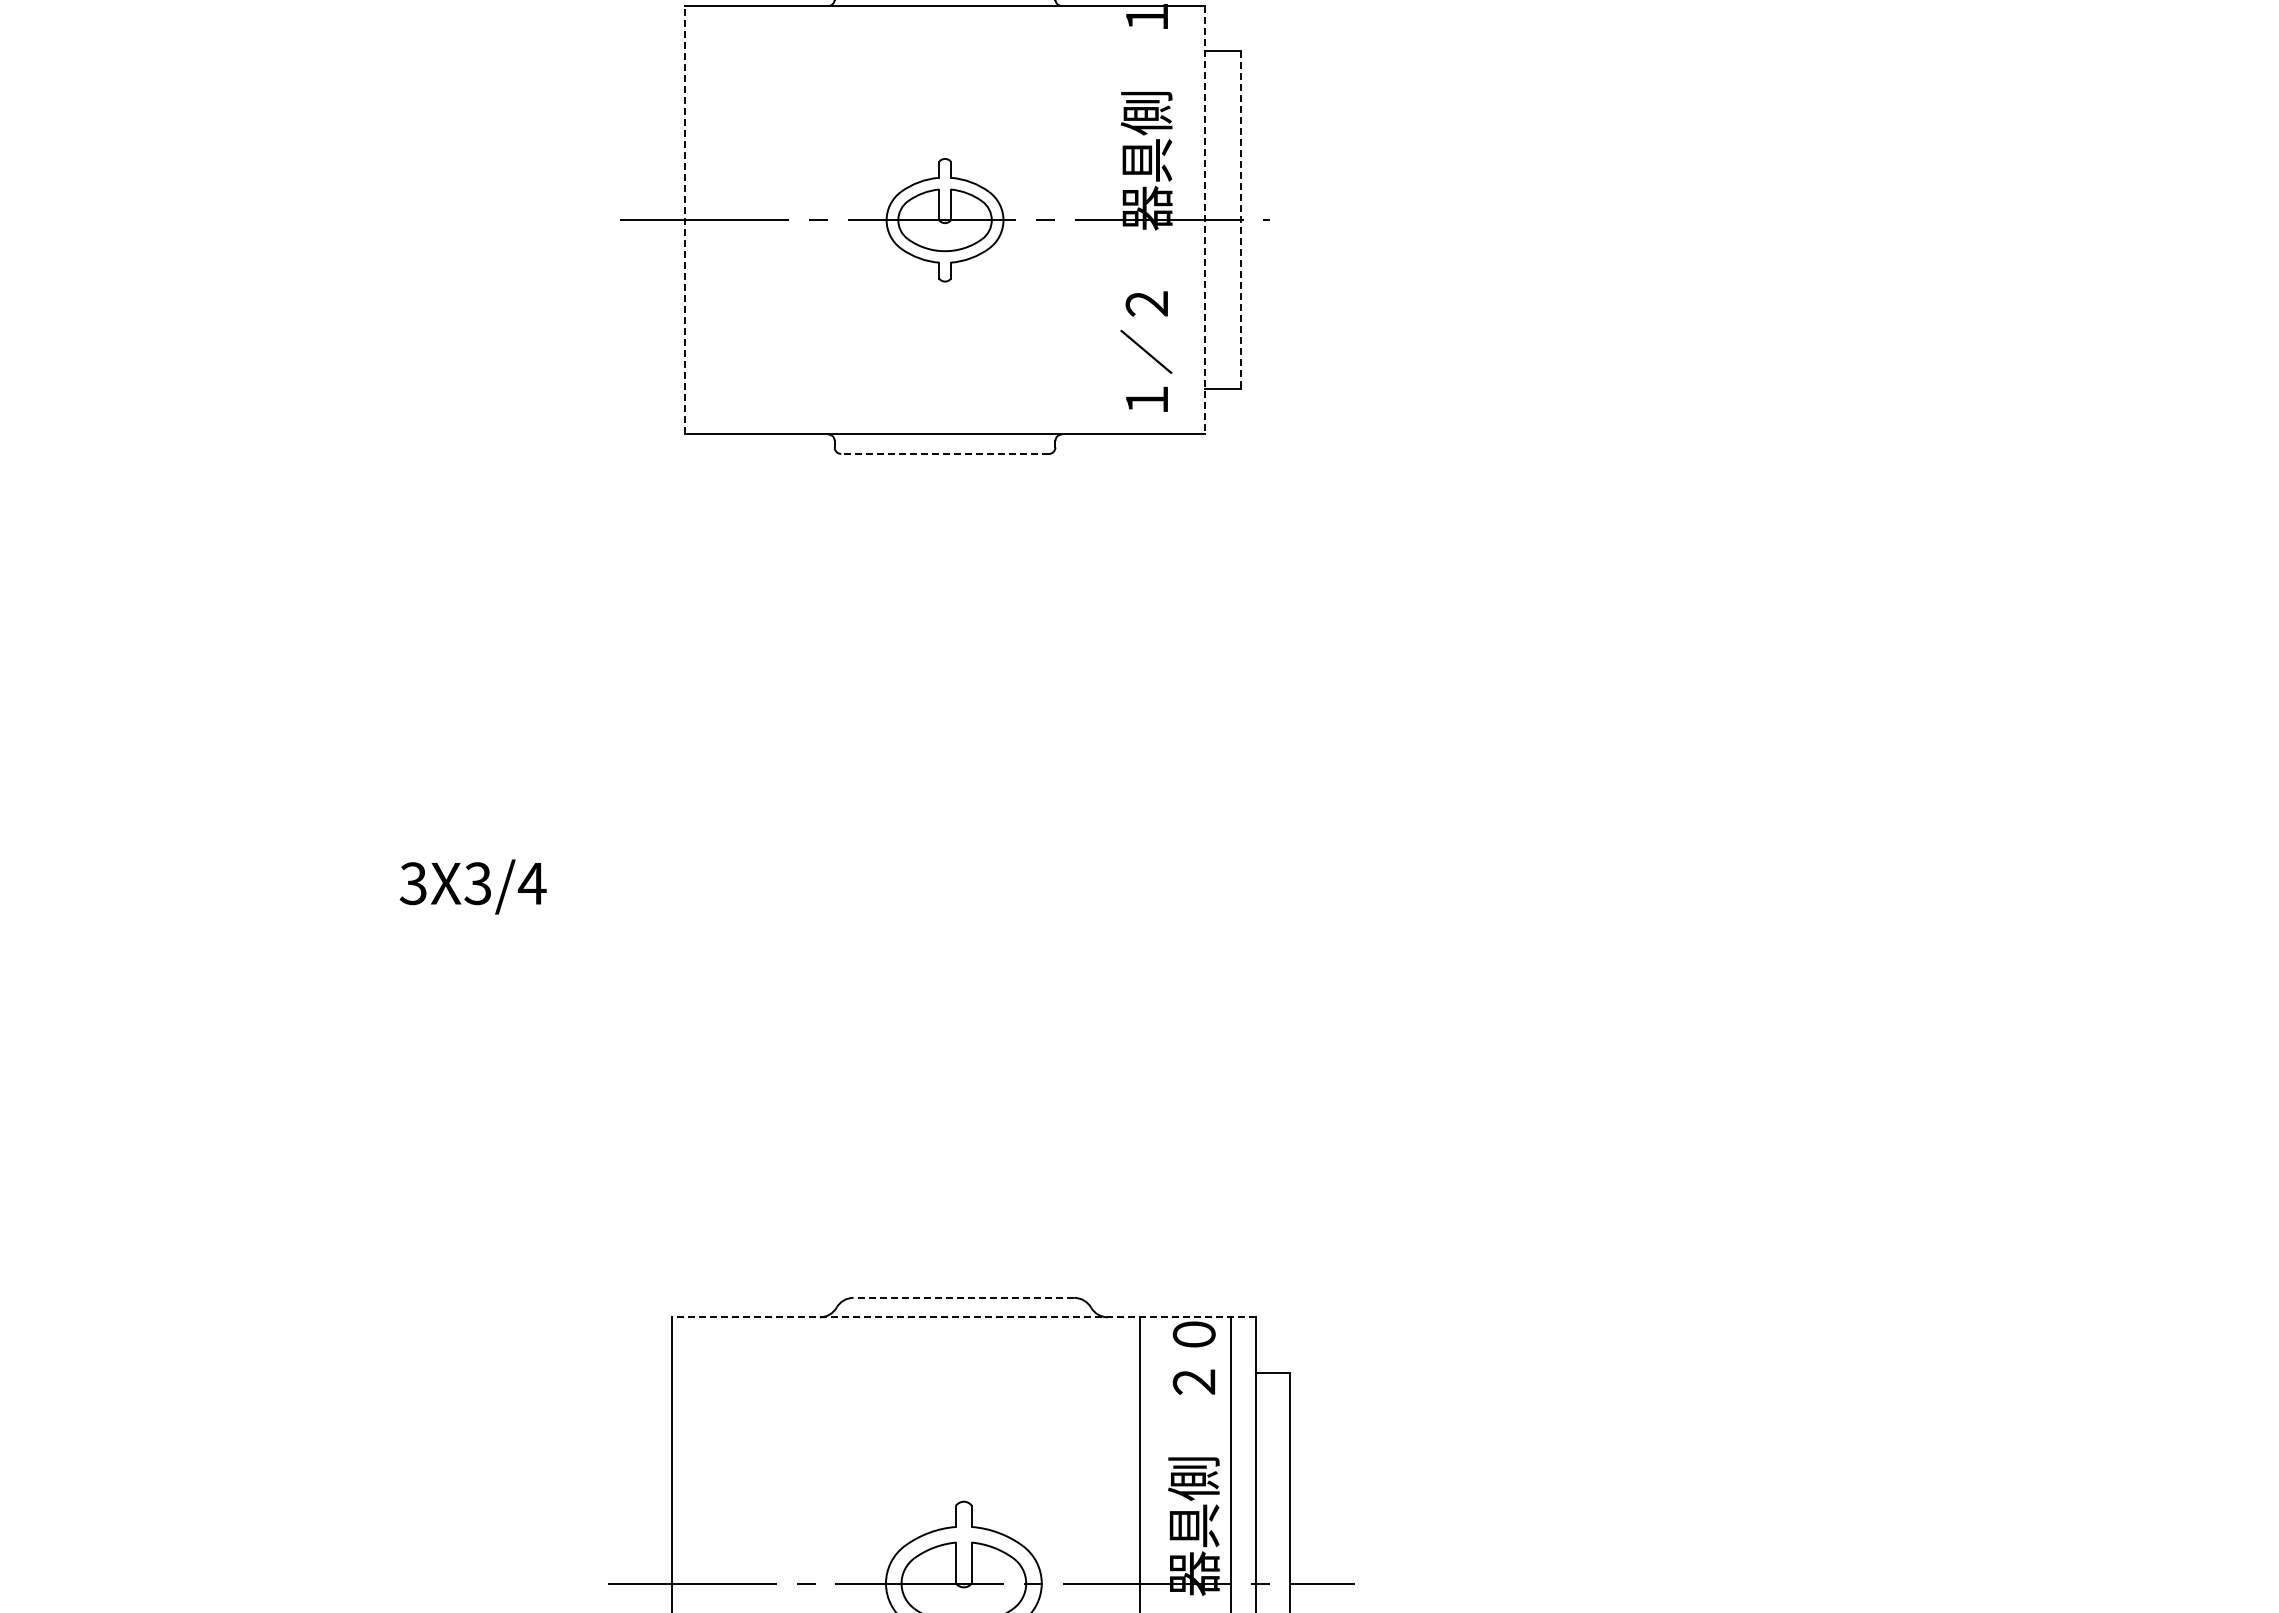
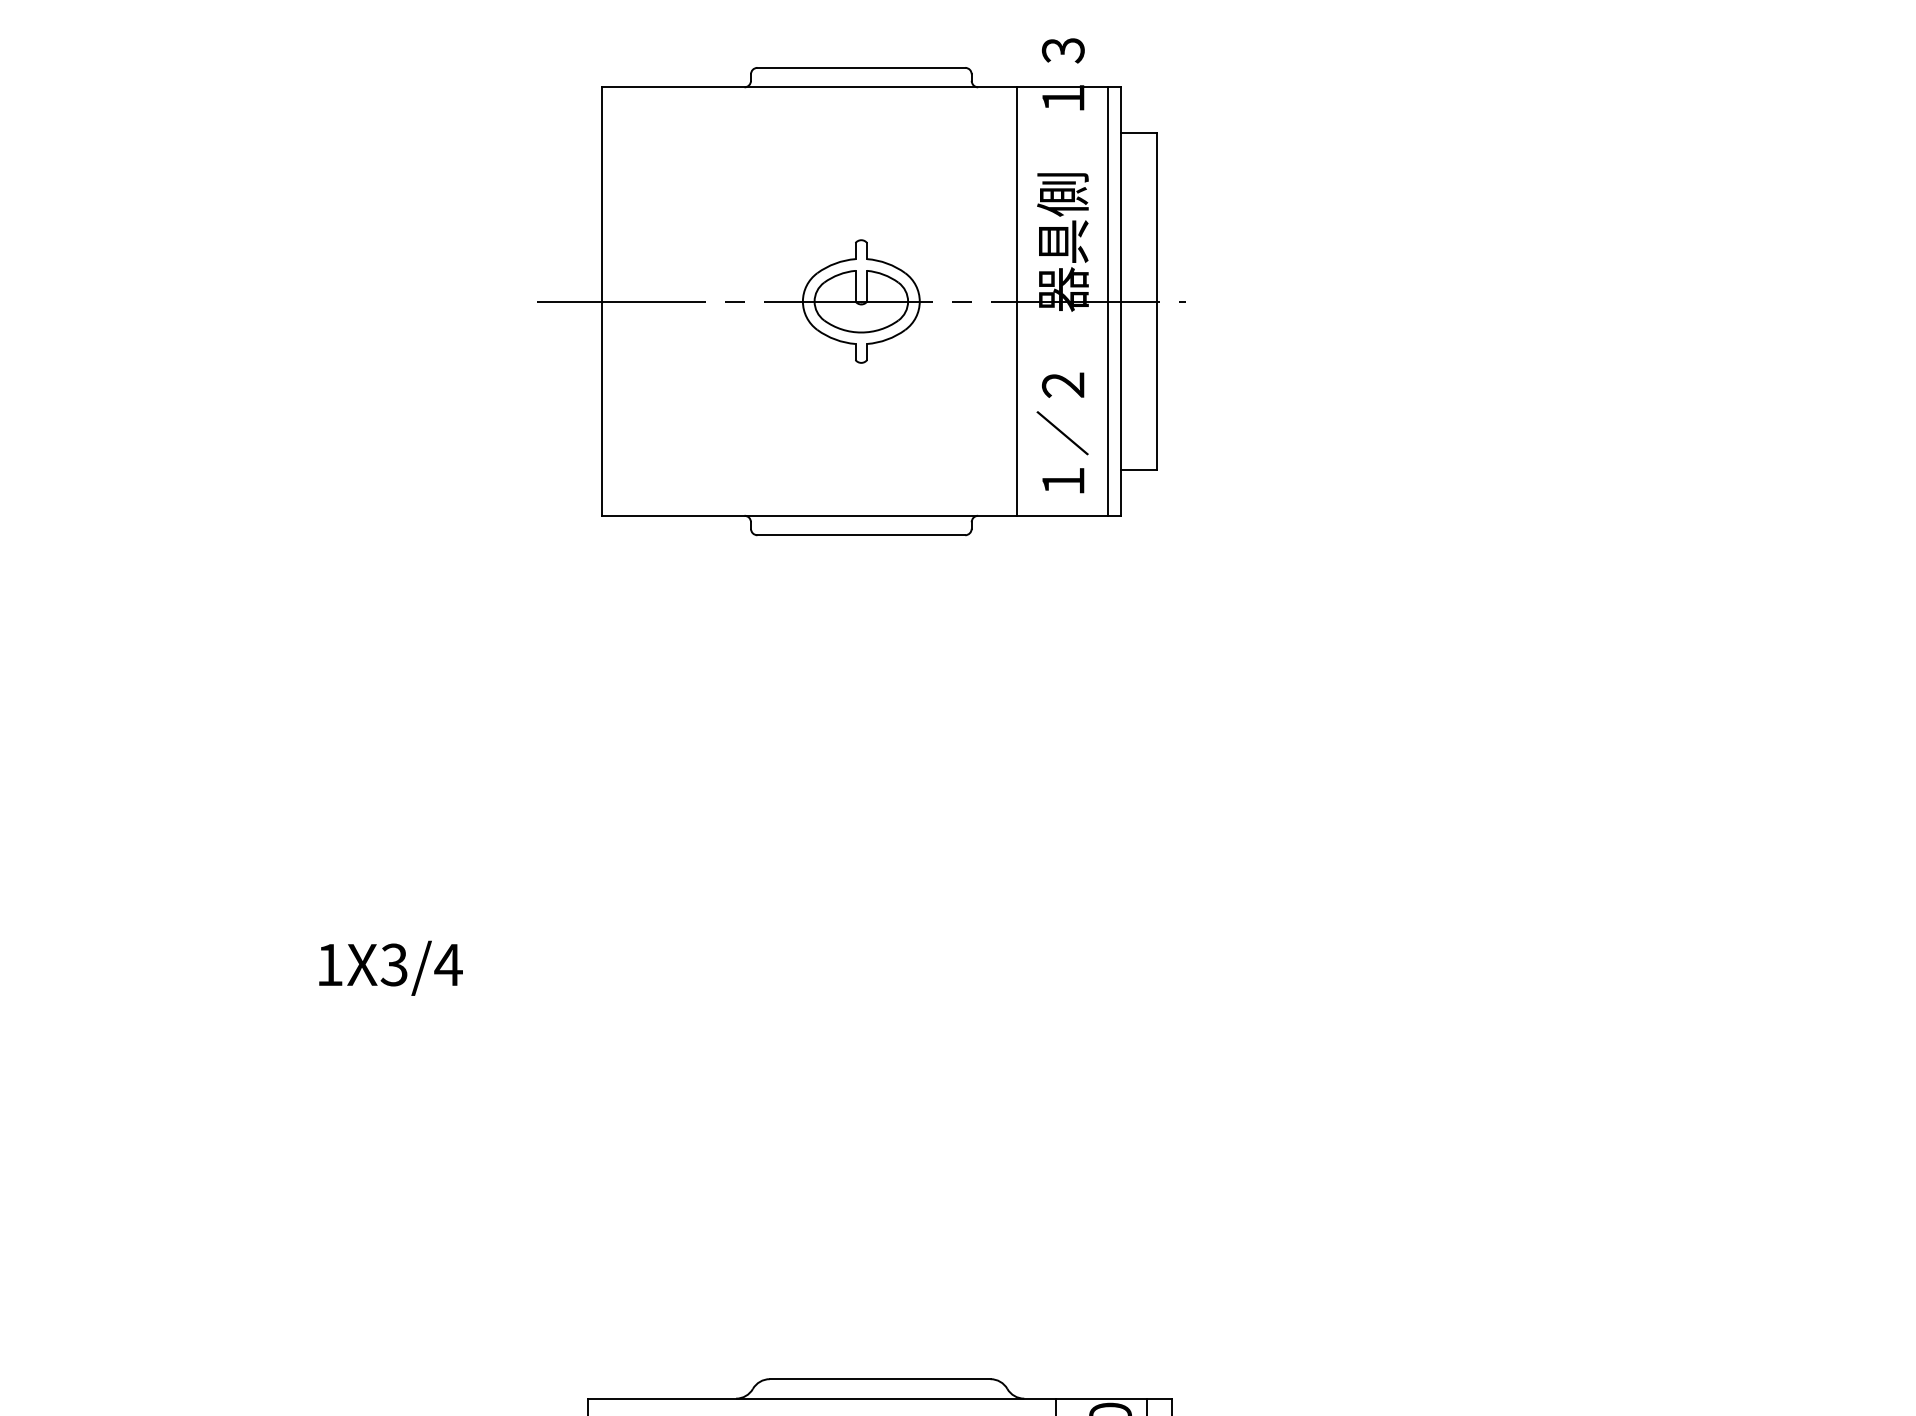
line: (685, 219) -> (601, 300), dashed -> solid
line: (1101, 220) -> (1017, 301), added
line: (1192, 220) -> (1108, 301), added
line: (1204, 220) -> (1120, 301), dashed -> solid
line: (1240, 220) -> (1156, 301), dashed -> solid
line: (945, 453) -> (861, 534), dashed -> solid
text: (412, 883) -> (328, 964), 3X3/4 -> 1X3/4
line: (963, 1297) -> (879, 1378), dashed -> solid
line: (963, 1317) -> (879, 1398), dashed -> solid

